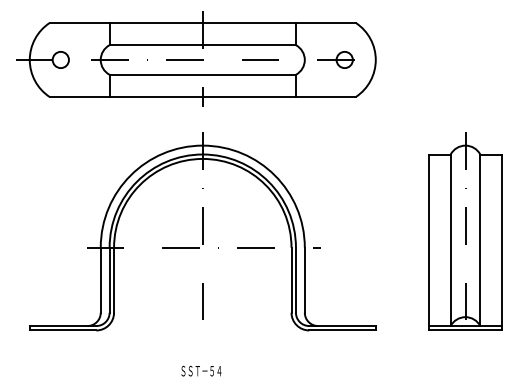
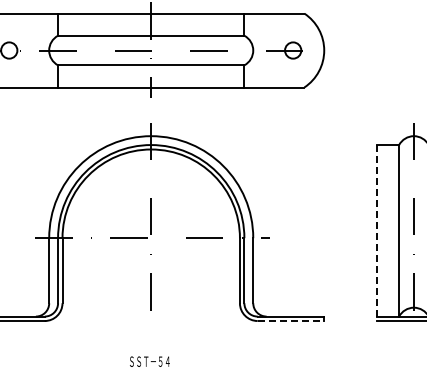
line: (428, 242) -> (376, 233), solid -> dashed
line: (343, 330) -> (291, 321), solid -> dashed

